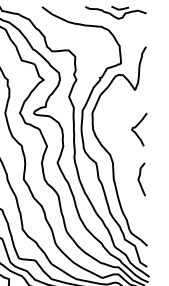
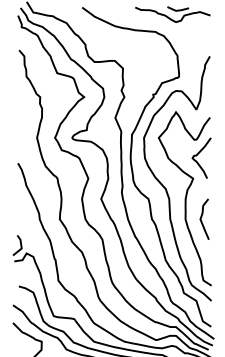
curve: (125, 162) -> (184, 198), added

